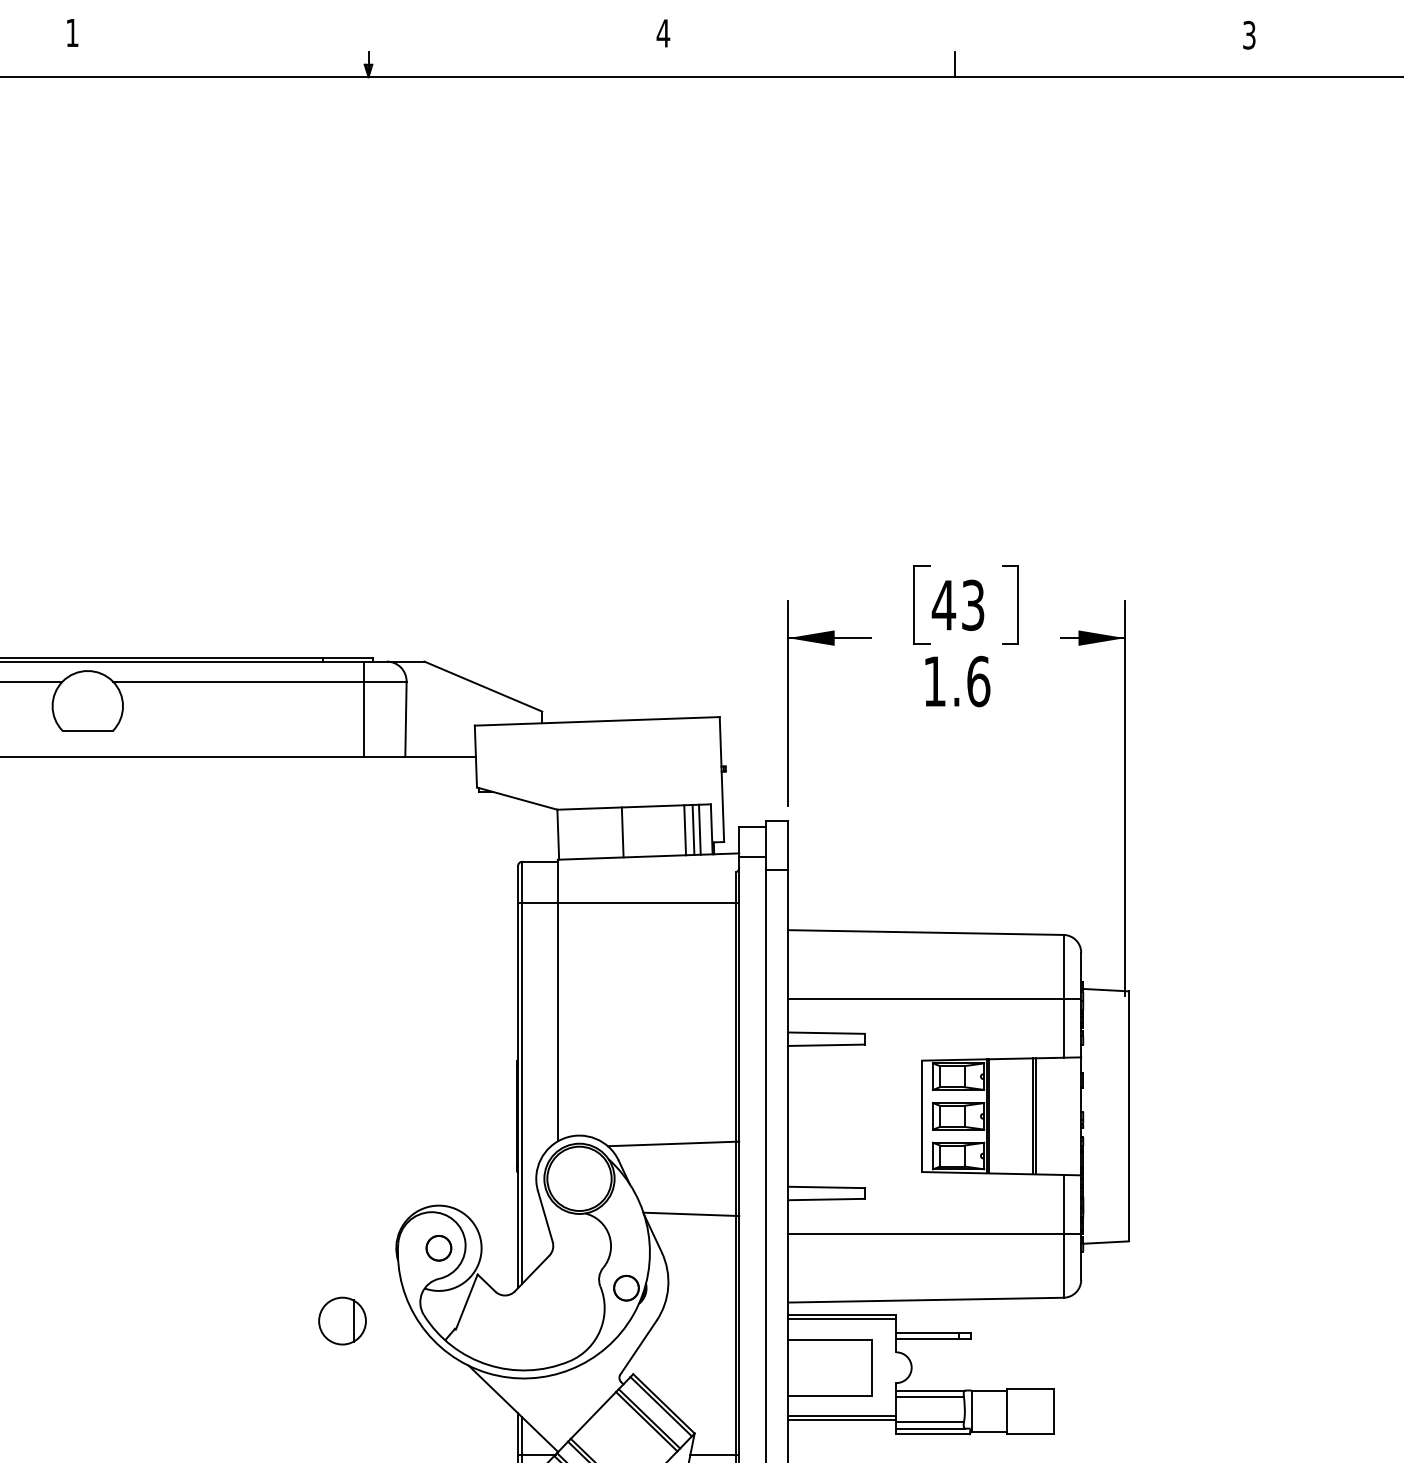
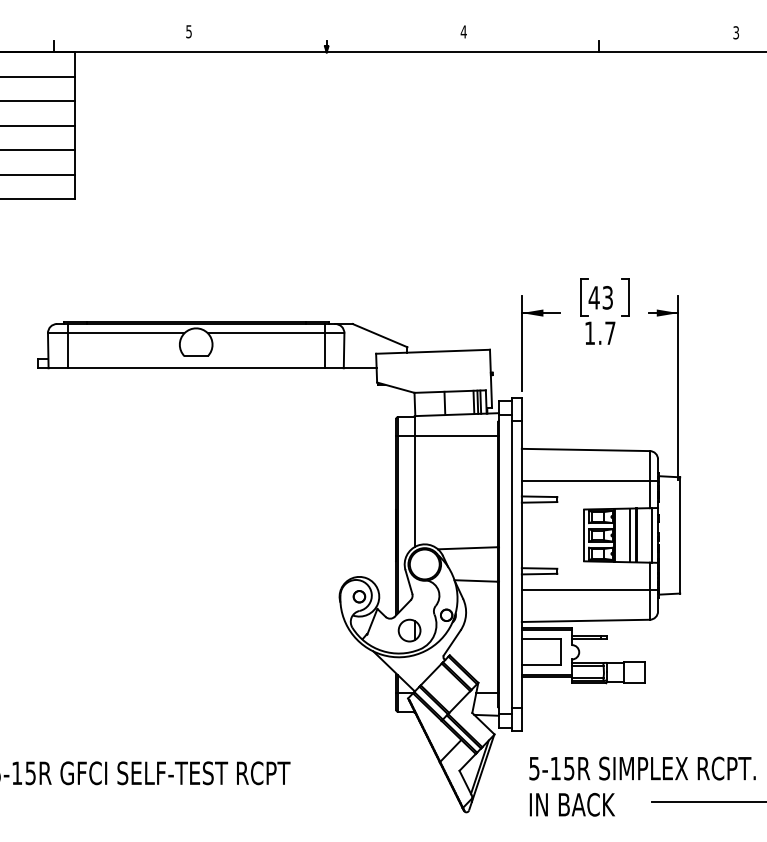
text: (71, 32) -> (188, 31), 1 -> 5
text: (978, 682) -> (610, 333), 1.6 -> 1.7
line: (1021, 1116) -> (630, 535), added
line: (1069, 1116) -> (652, 535), added
part: (342, 1320) -> (409, 630), moved

